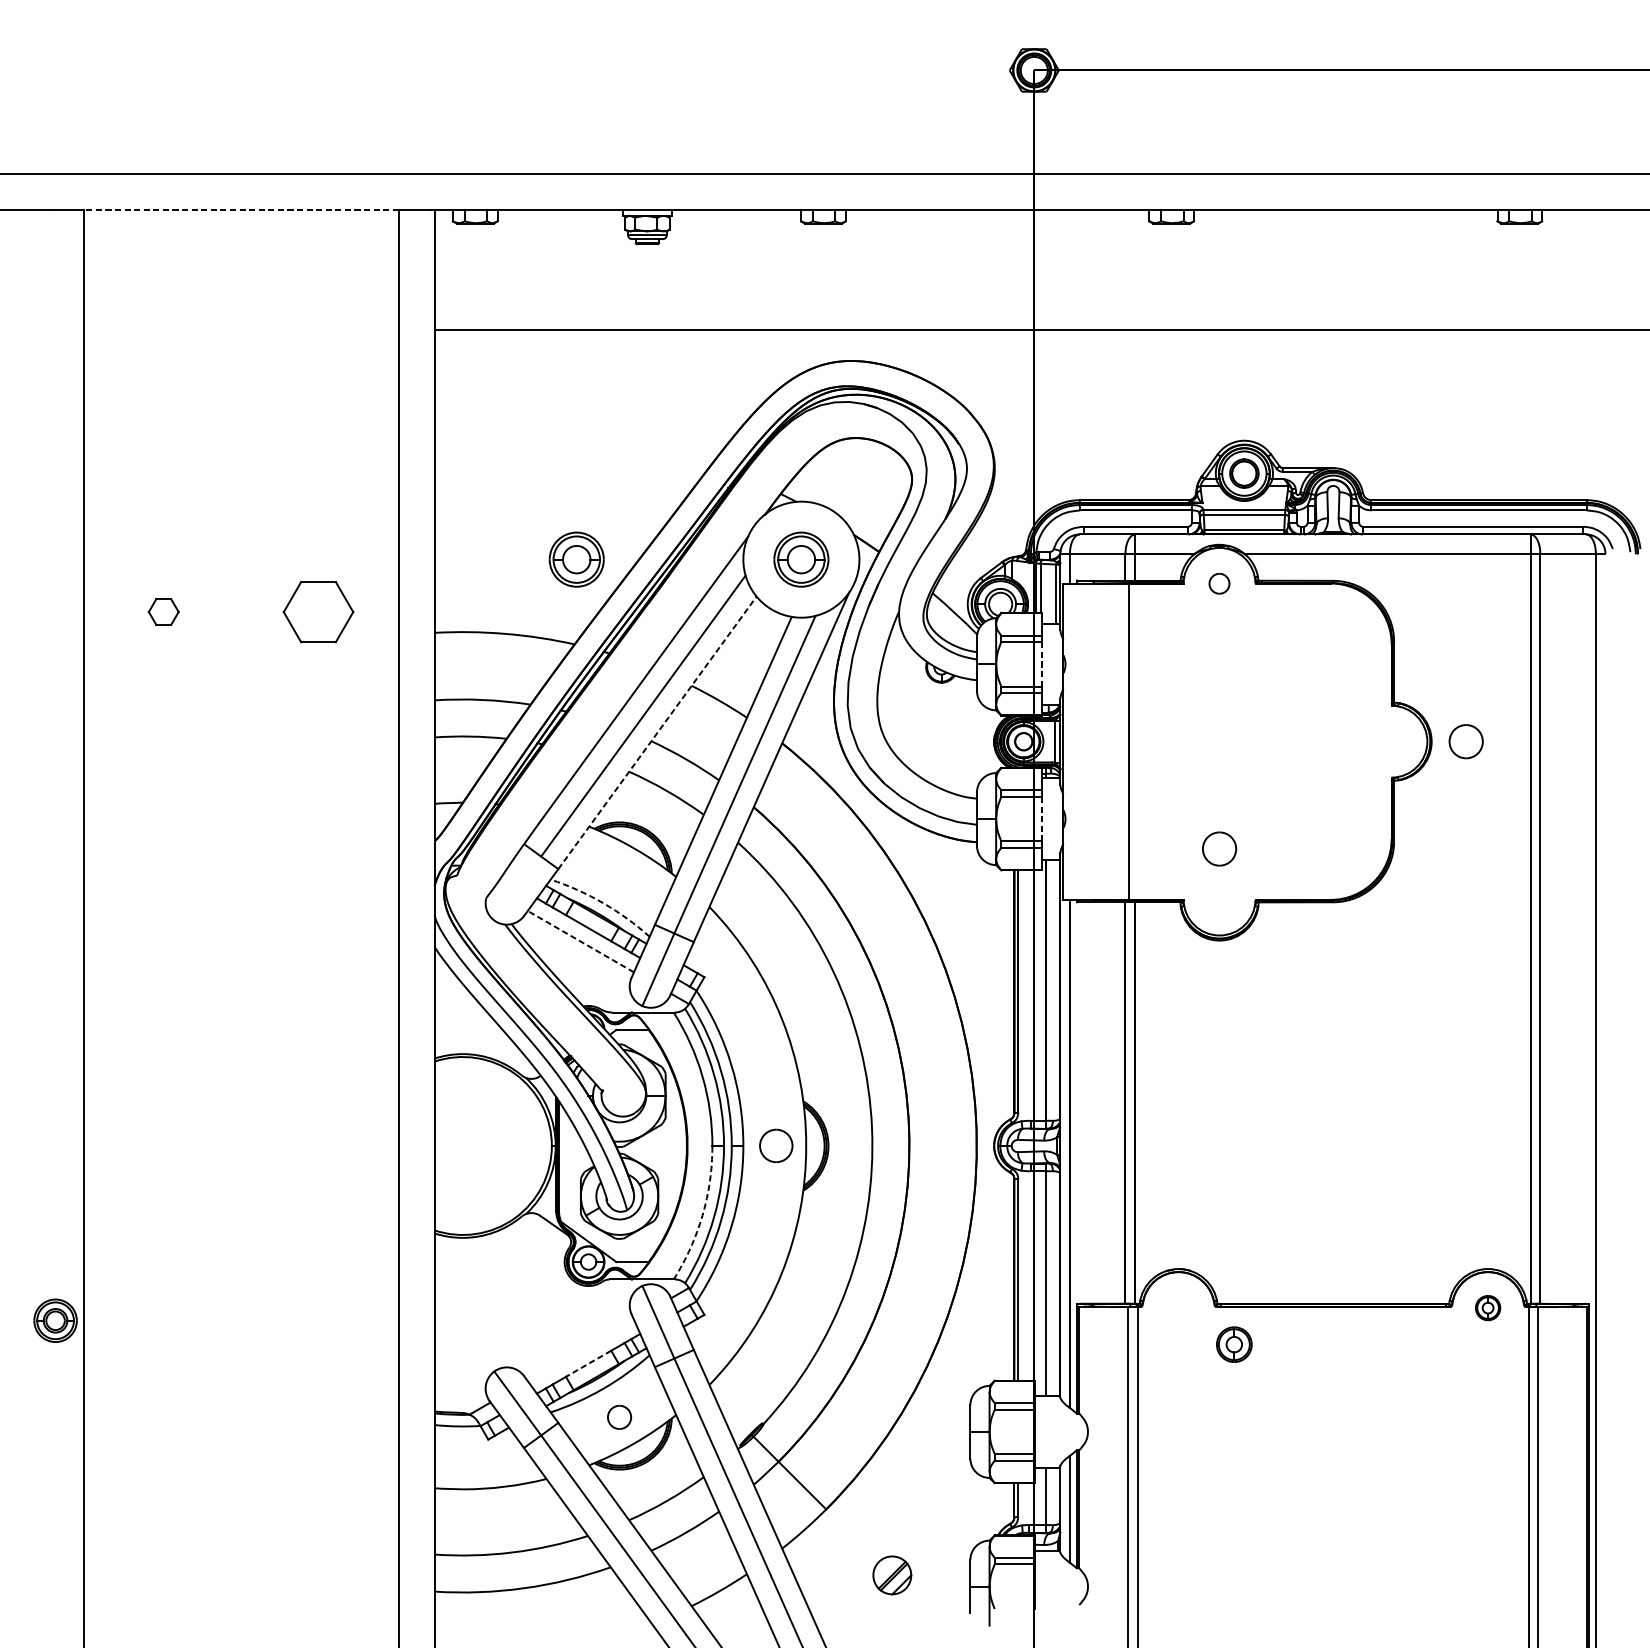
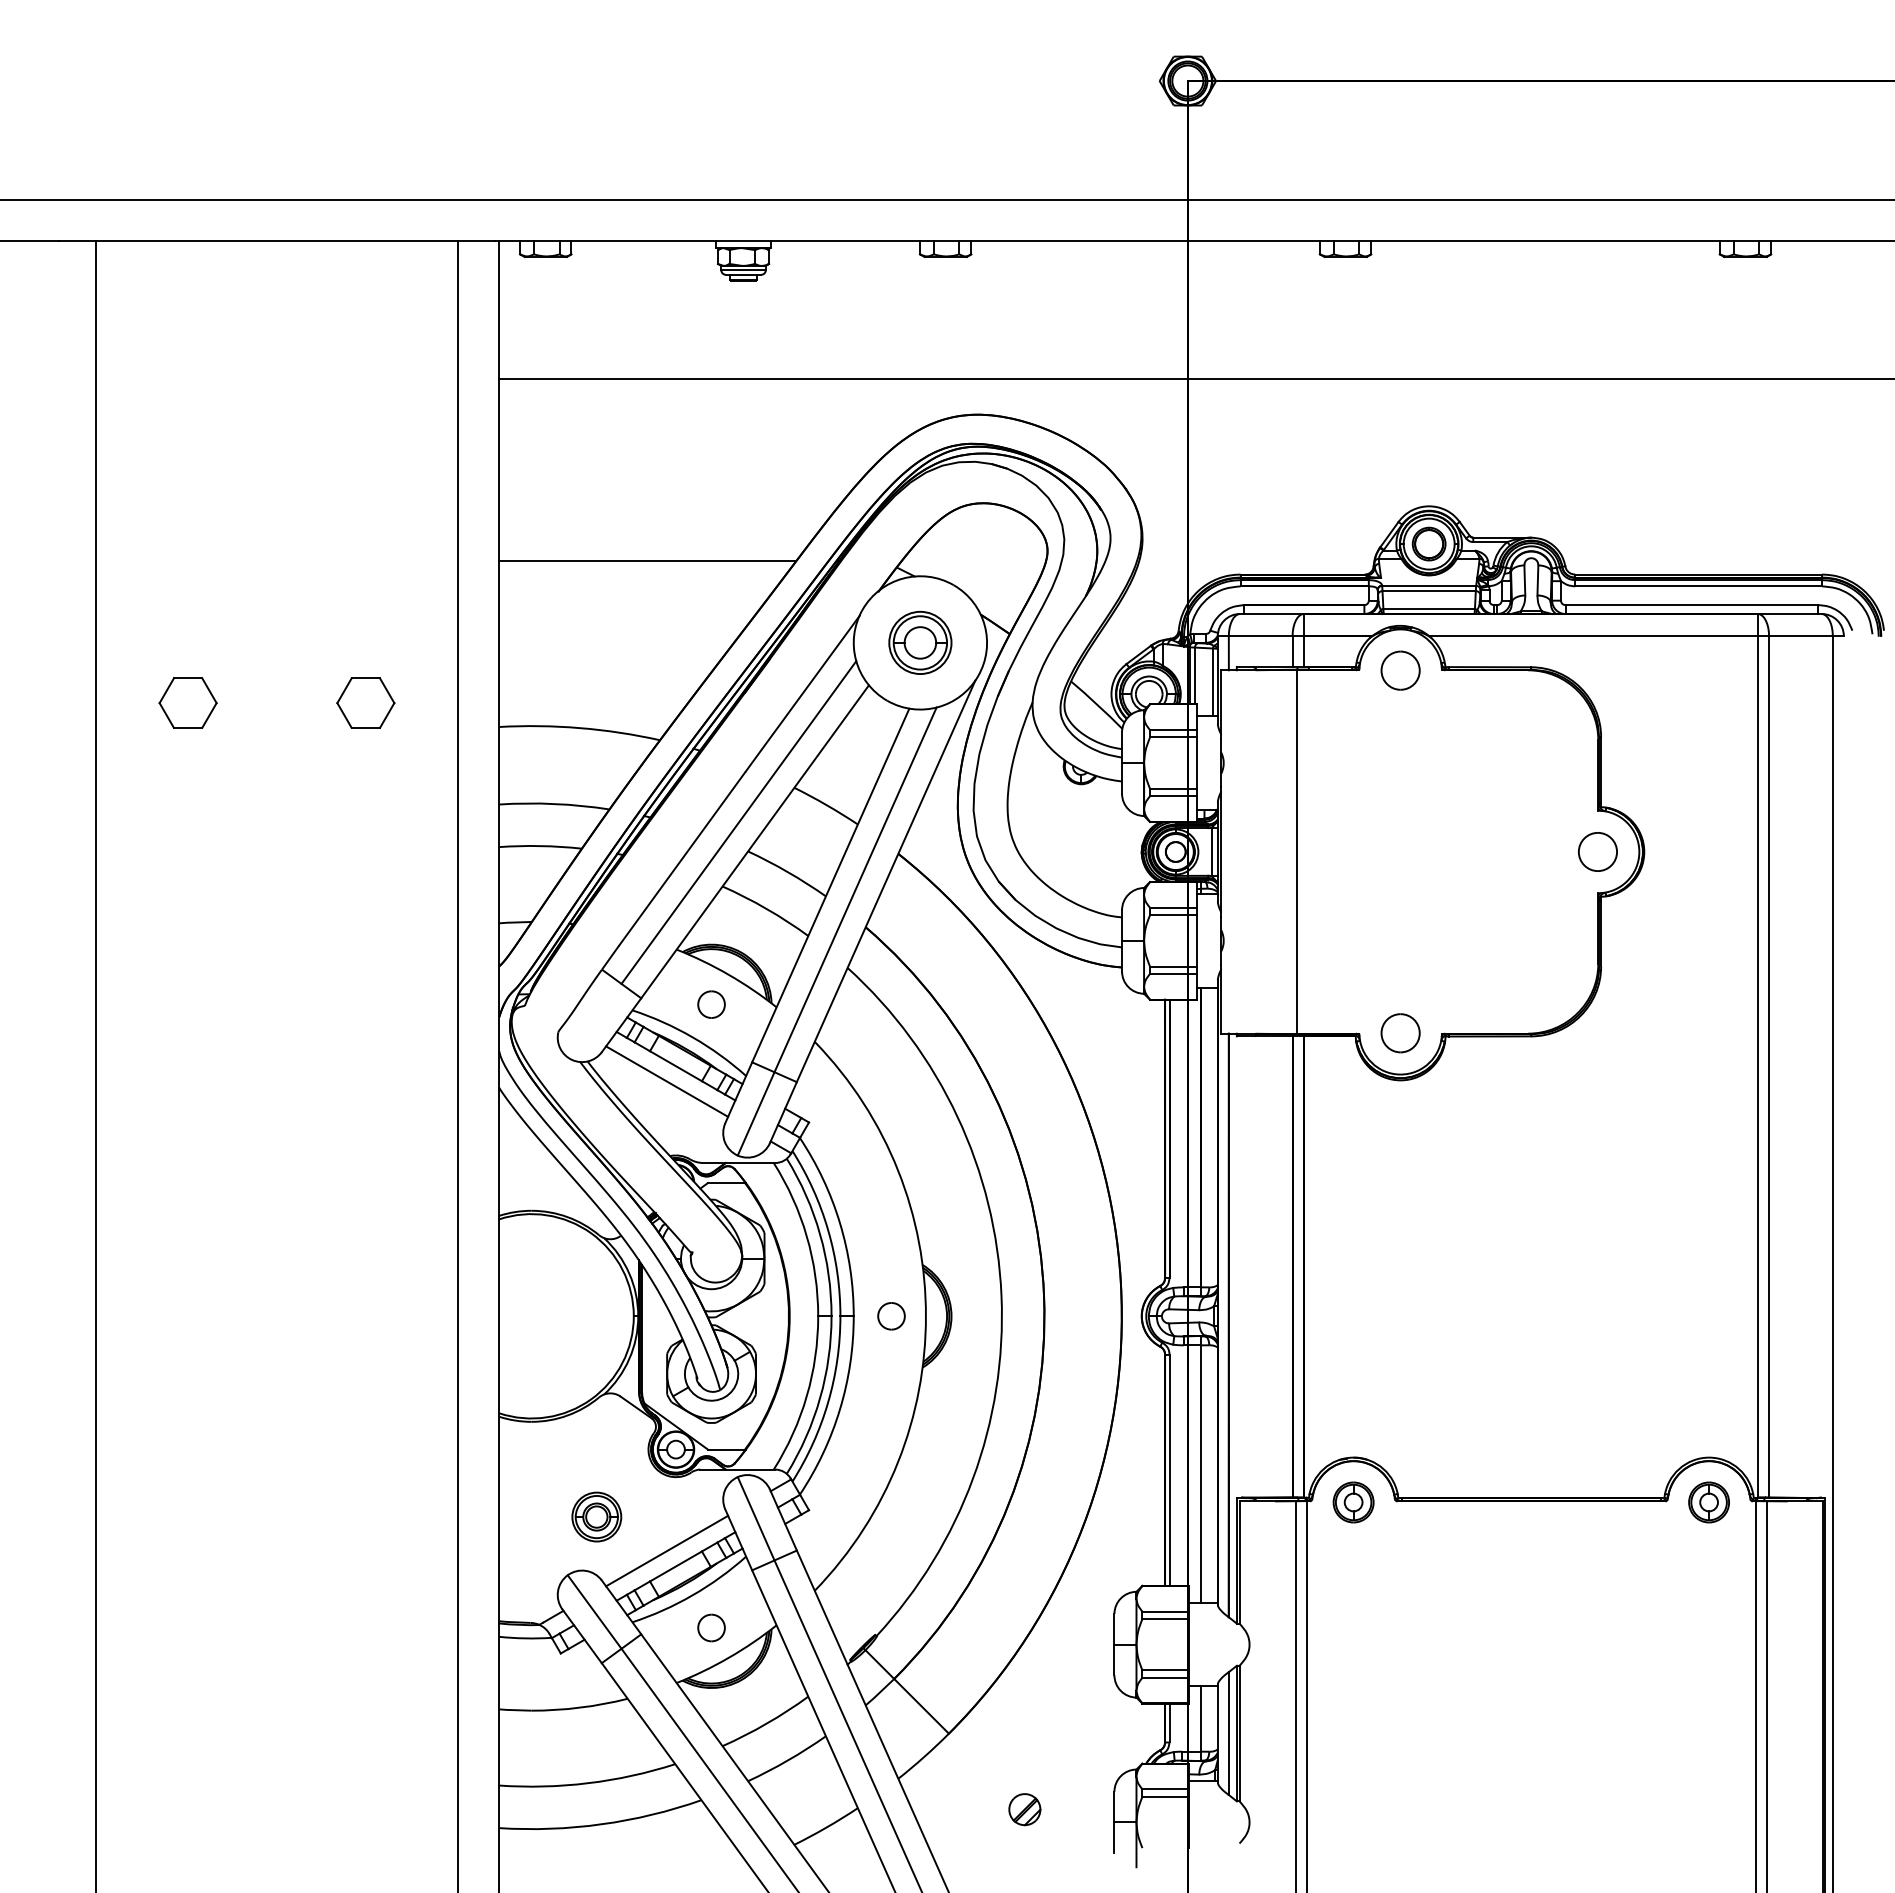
line: (240, 210) -> (276, 241), dashed -> solid
line: (563, 487) -> (647, 560), added
part: (576, 559) -> (662, 642), removed
part: (1219, 583) -> (1400, 670), size x1.67
part: (163, 611) -> (187, 702), size x1.67
part: (318, 611) -> (365, 702), size x0.71
line: (1041, 664) -> (1196, 763), dashed -> solid
line: (657, 732) -> (755, 841), dashed -> solid
part: (1465, 741) -> (1597, 851), moved
line: (1041, 818) -> (1196, 940), dashed -> solid
part: (1219, 849) -> (1400, 1033), moved
part: (619, 874) -> (711, 1004), added
arc: (602, 903) -> (692, 1037), dashed -> solid
line: (580, 941) -> (666, 1081), dashed -> solid
part: (776, 1146) -> (891, 1316), size x0.71
arc: (702, 1215) -> (806, 1396), dashed -> solid
part: (1487, 1308) -> (1708, 1502), size x1.43
part: (55, 1320) -> (596, 1516), moved
part: (1234, 1344) -> (1353, 1502), moved
line: (581, 1349) -> (667, 1550), added
line: (589, 1363) -> (676, 1566), dashed -> solid
part: (892, 1575) -> (1024, 1809), size x0.71

